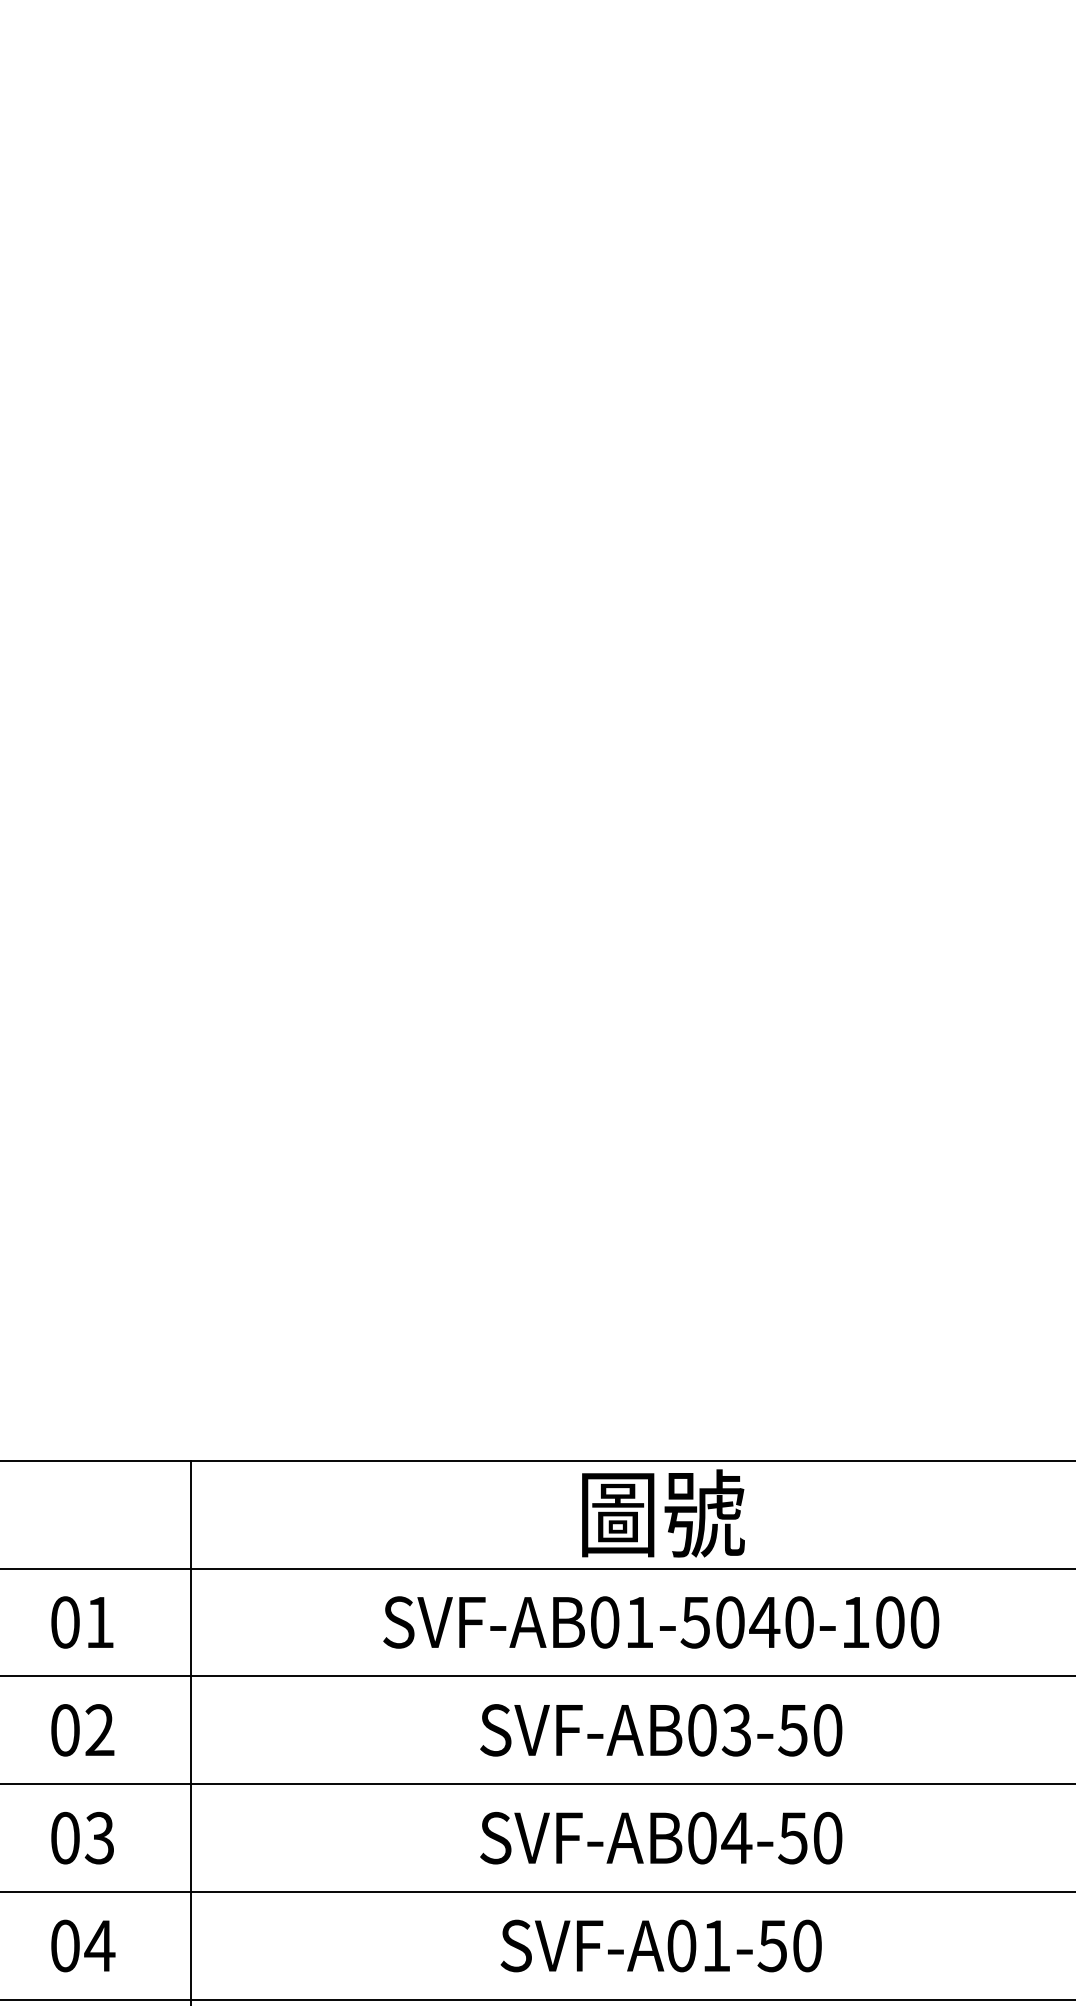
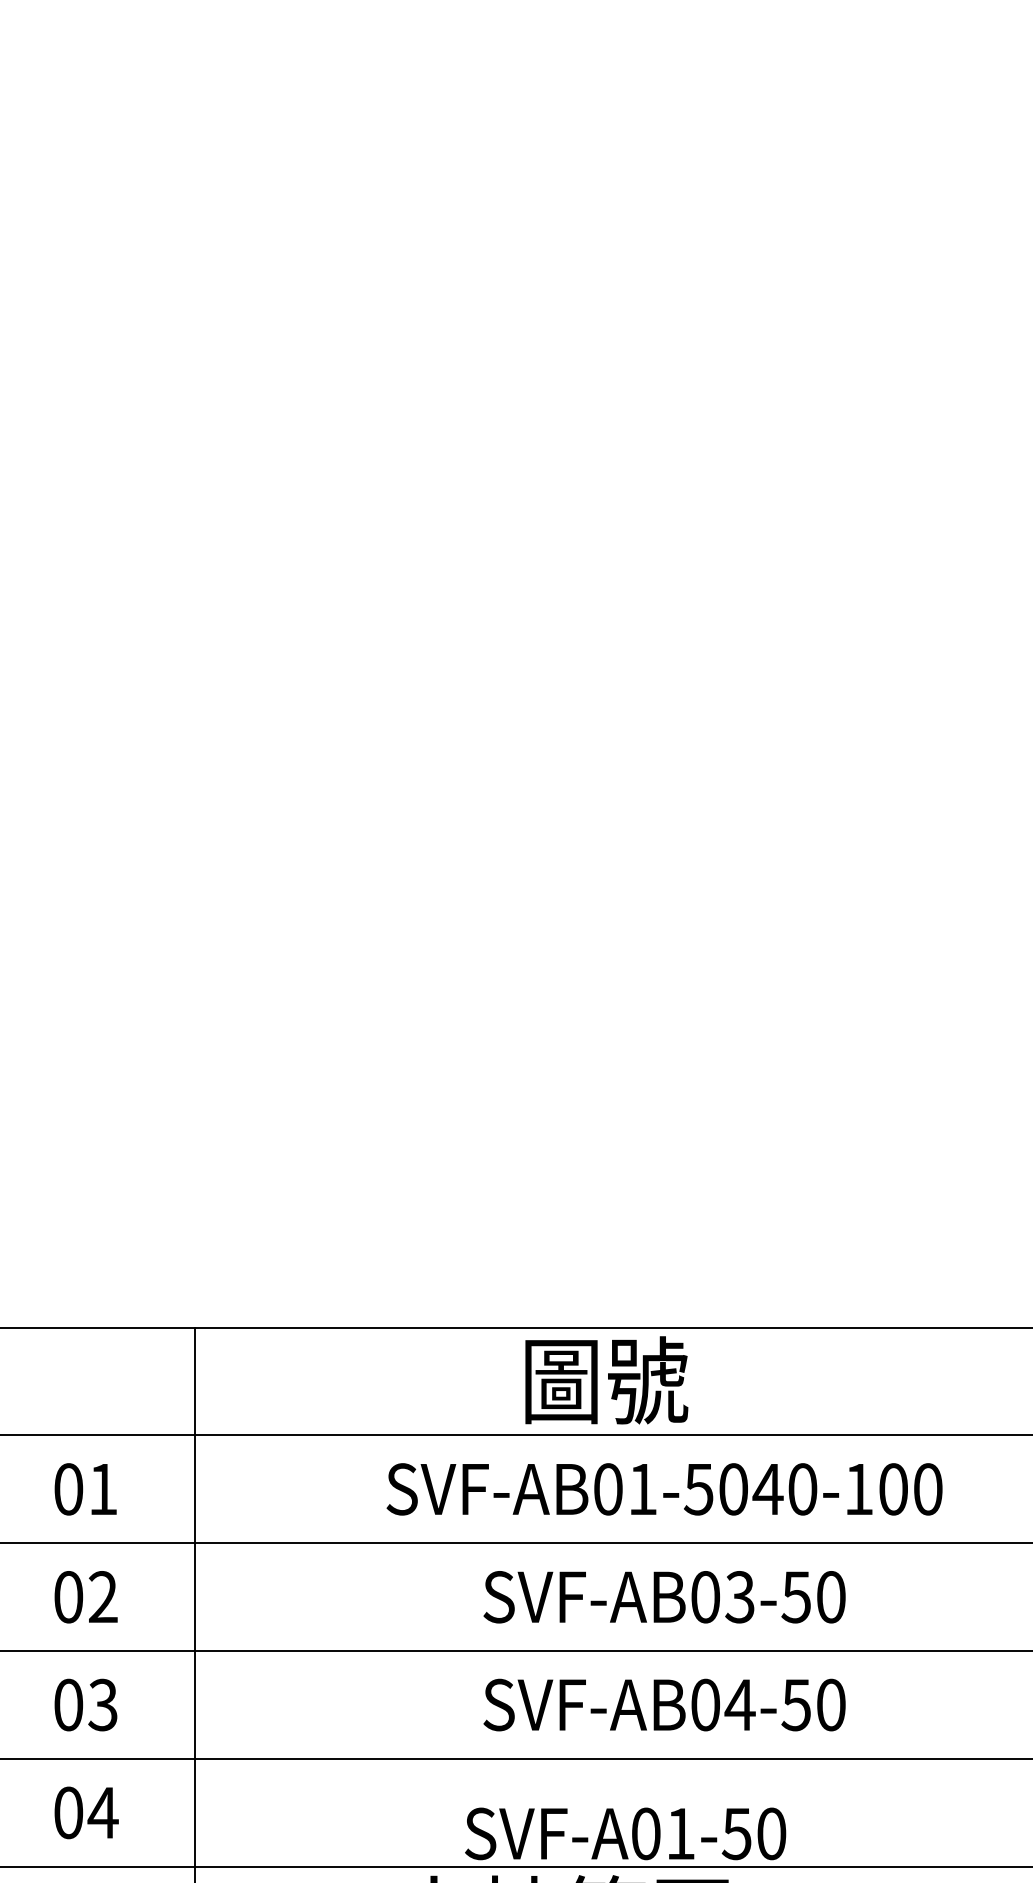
text: (663, 1513) -> (606, 1380), moved
text: (660, 1945) -> (624, 1833), moved

